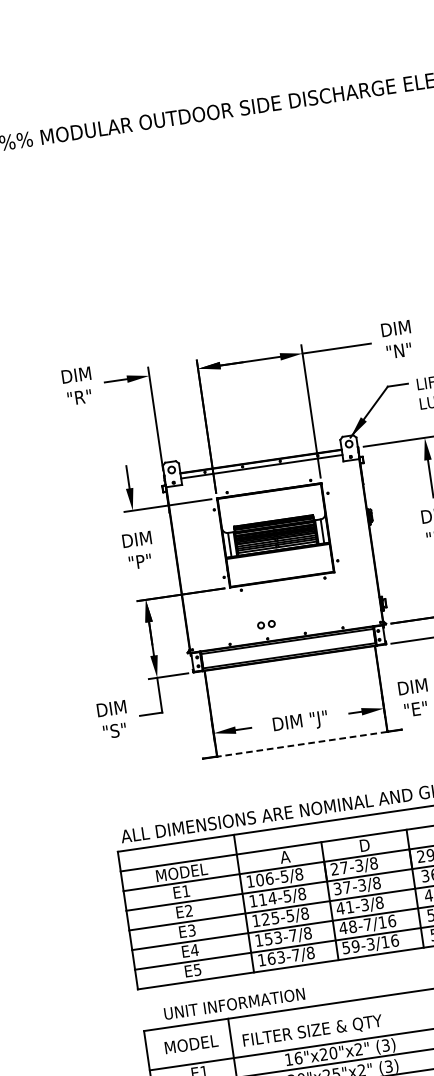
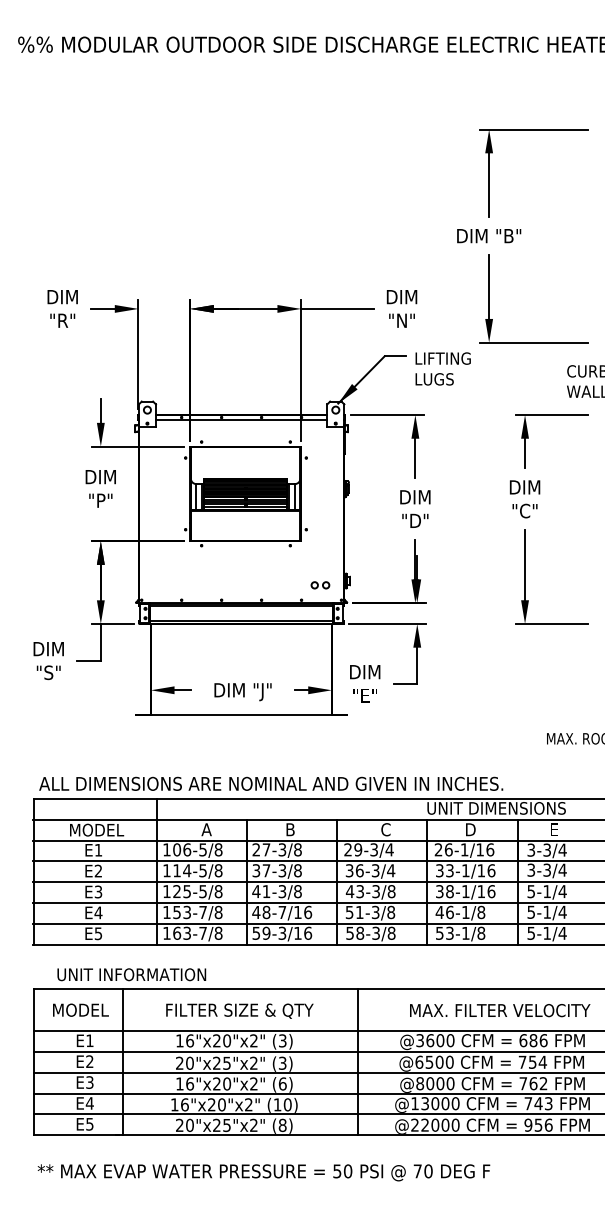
part: (266, 624) -> (320, 585), moved
line: (302, 744) -> (241, 715), dashed -> solid
text: (365, 845) -> (292, 829), D -> B
text: (312, 1030) -> (239, 1010), moved

